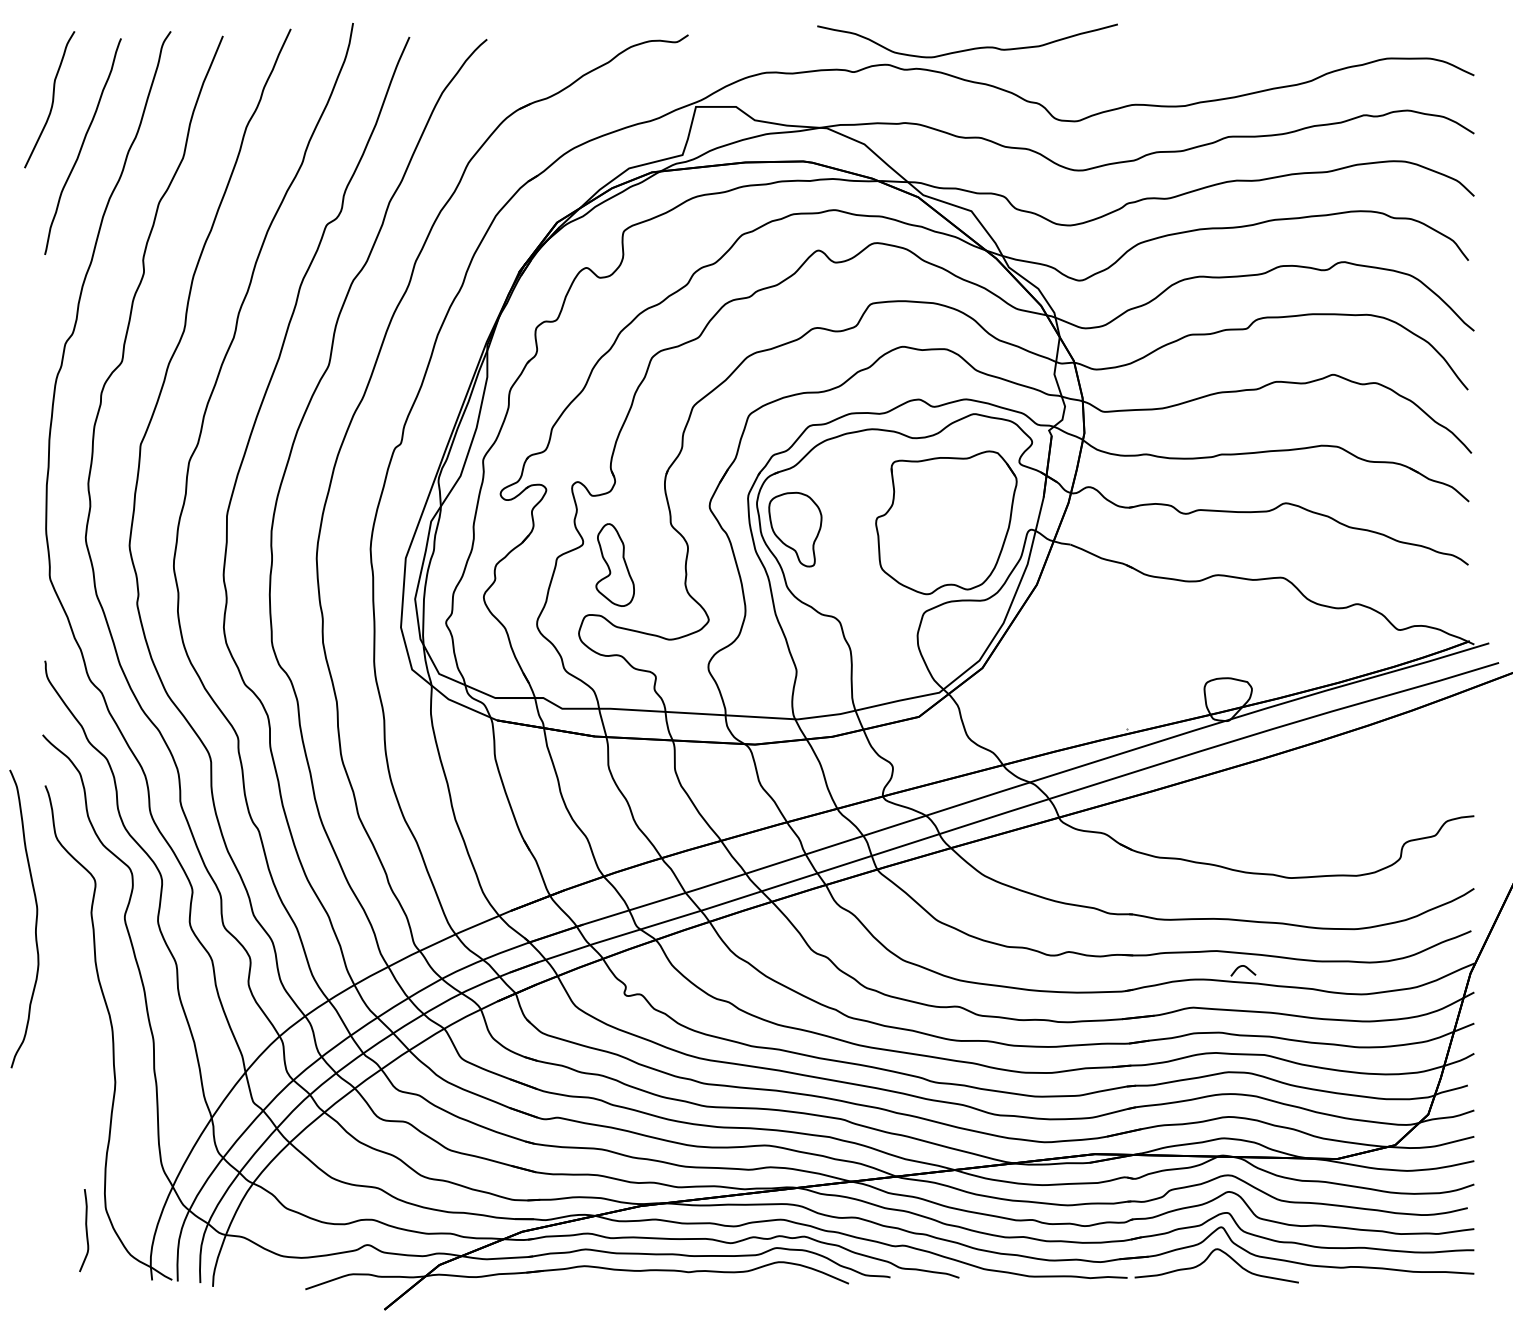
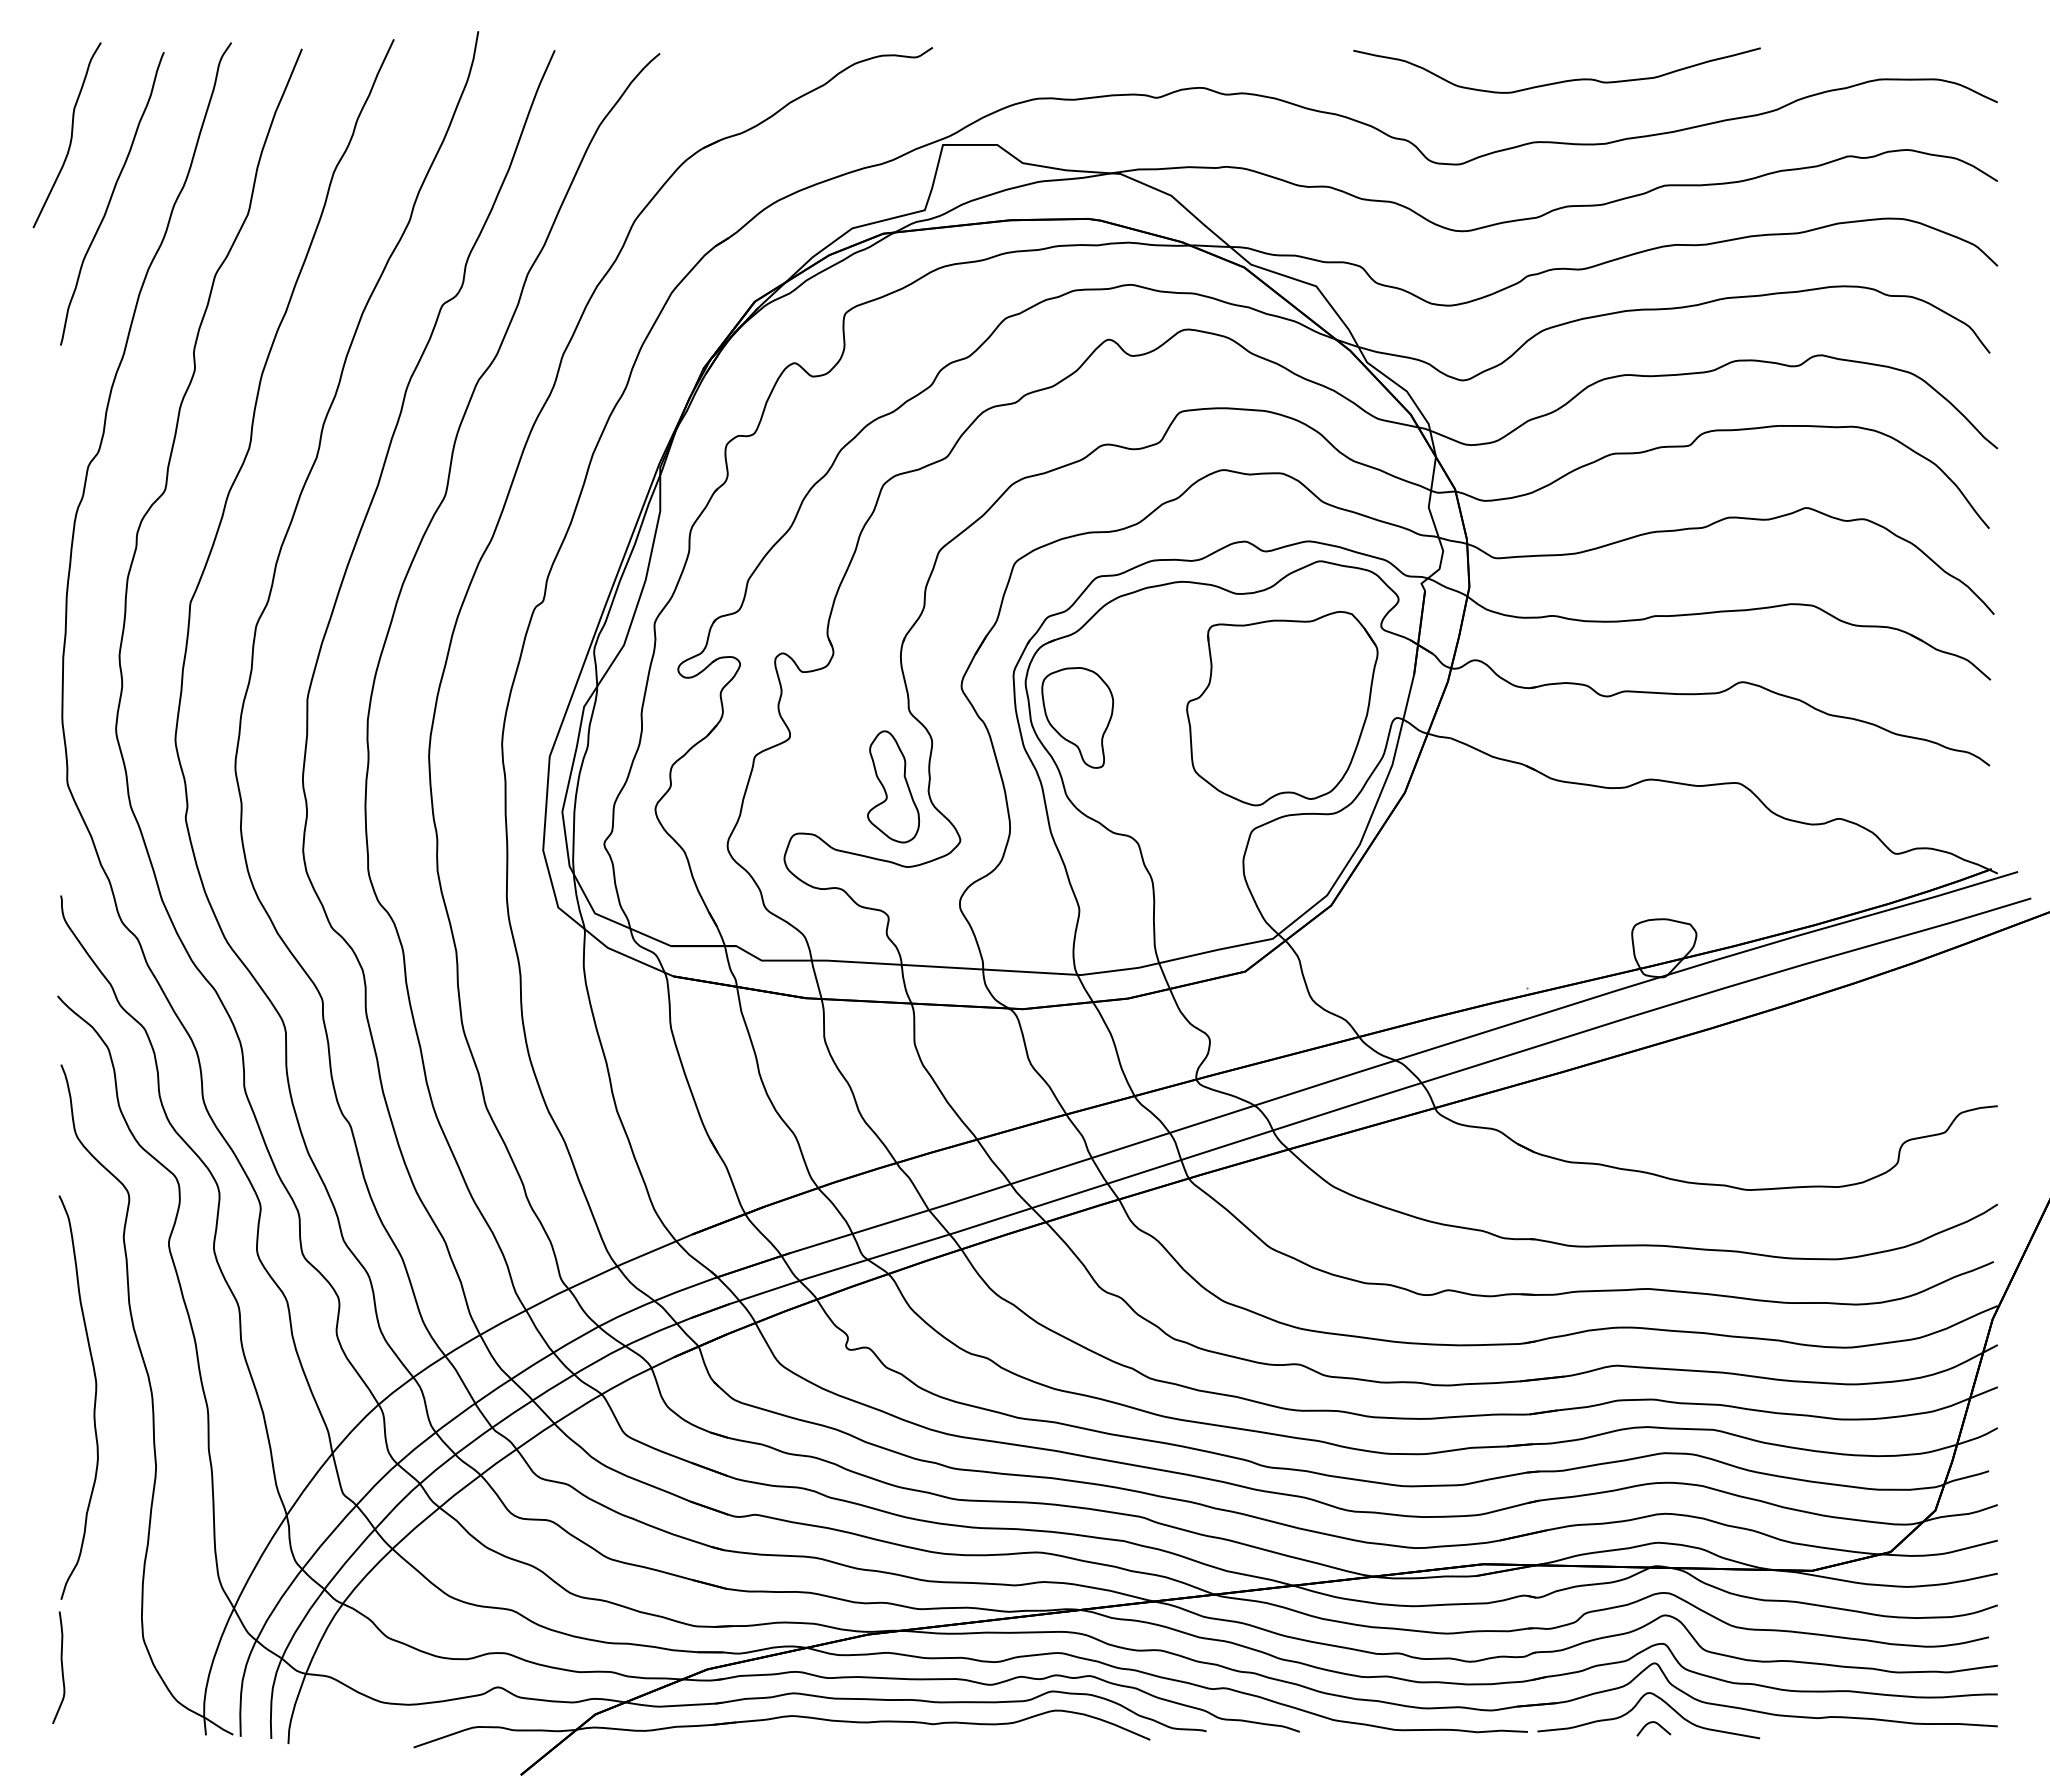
curve: (968, 48) -> (1558, 81), moved
part: (615, 564) -> (893, 786), moved
curve: (35, 918) -> (94, 1397), moved
curve: (1245, 967) -> (1656, 1724), moved
curve: (86, 1230) -> (61, 1667), moved

